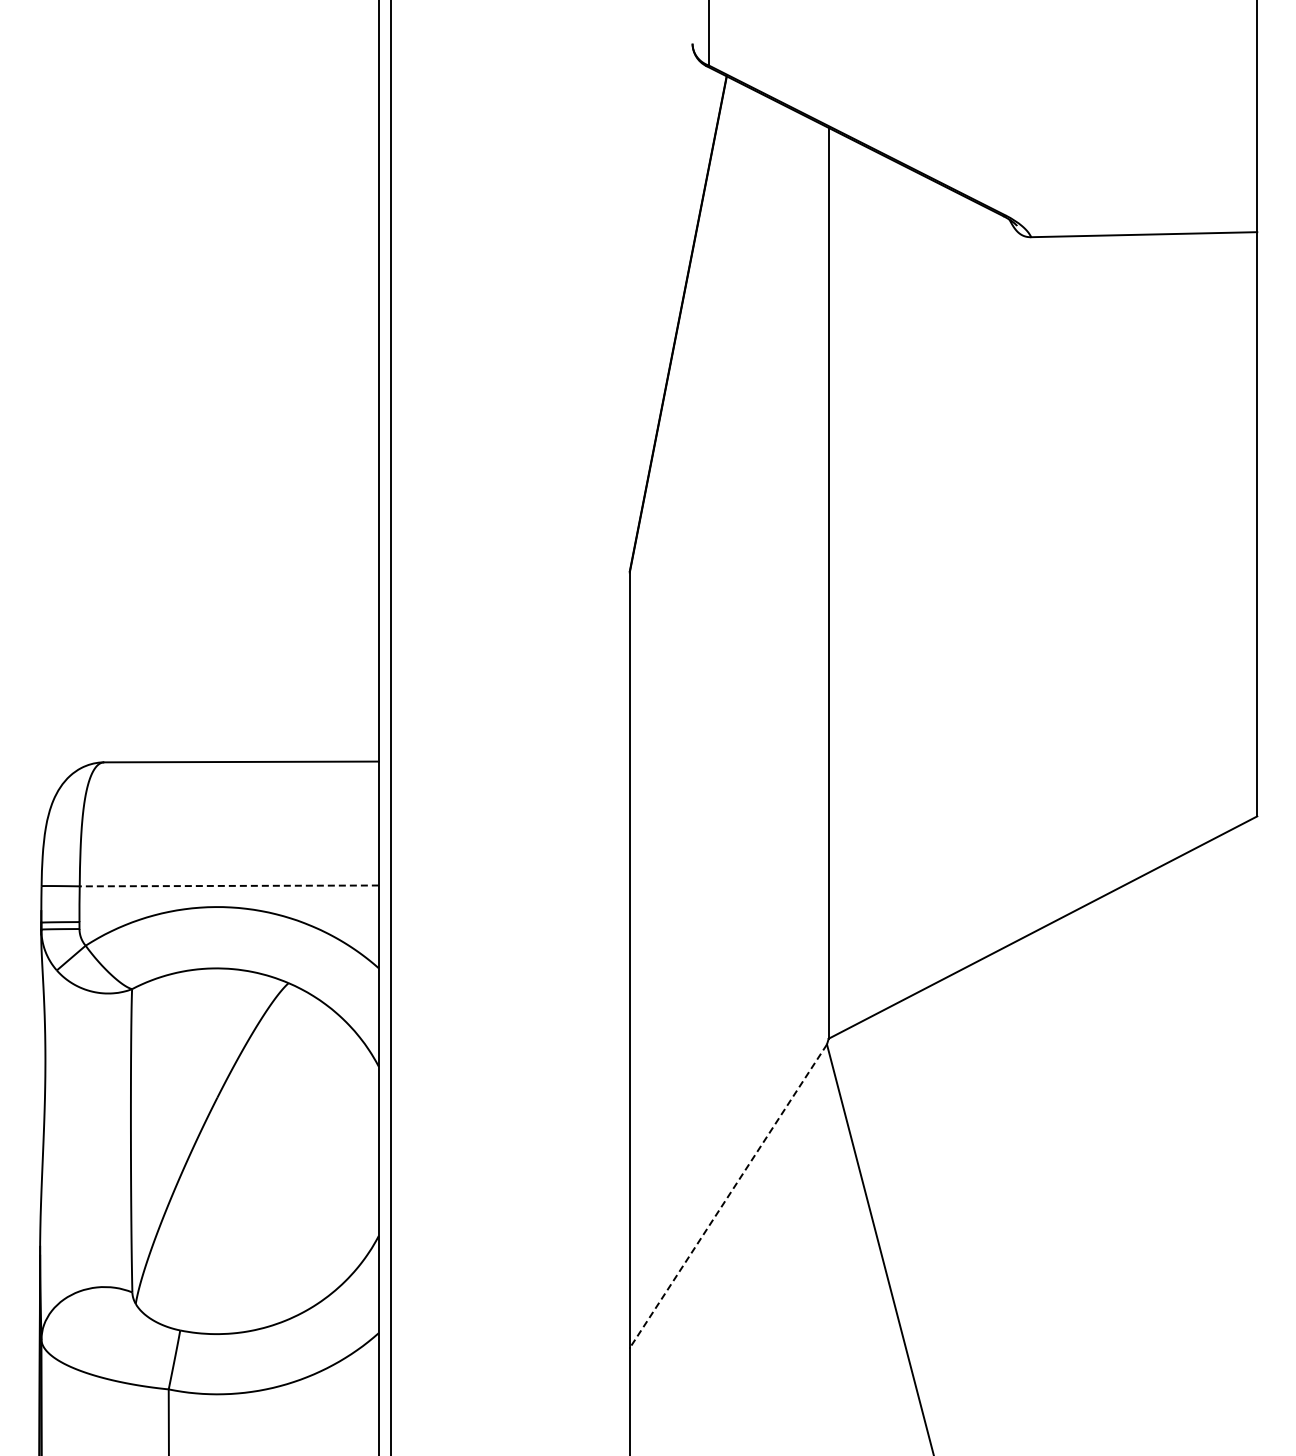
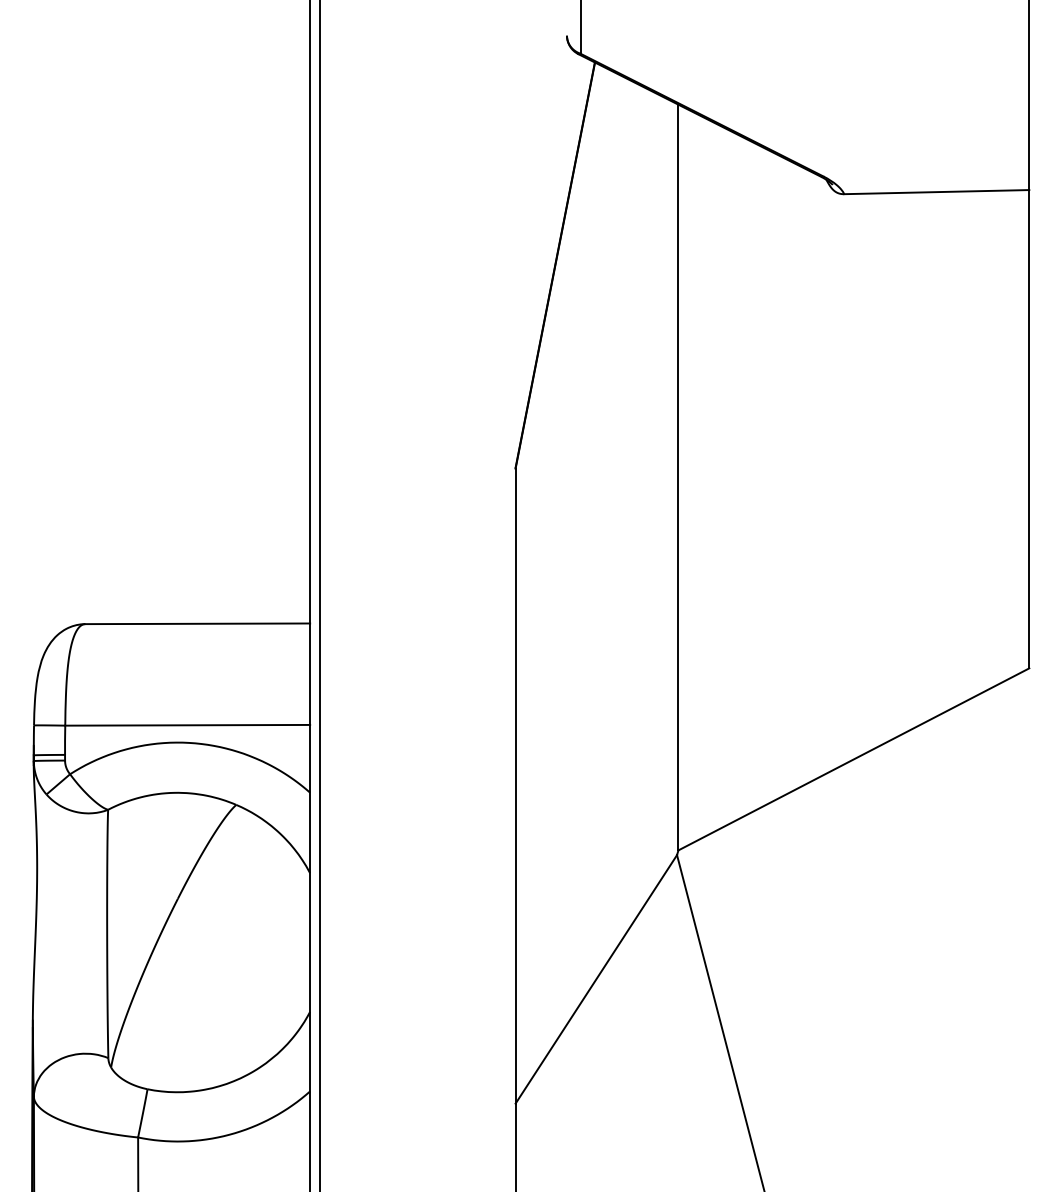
line: (229, 885) -> (187, 724), dashed -> solid
line: (728, 1196) -> (596, 979), dashed -> solid

